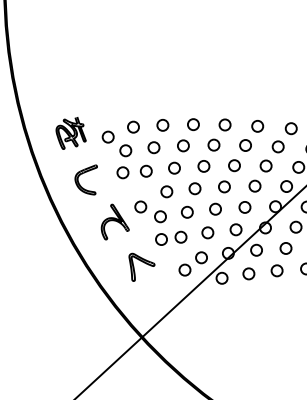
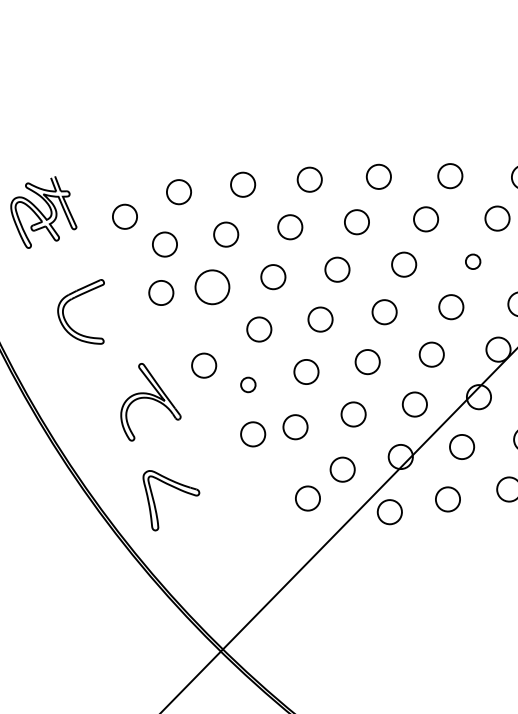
circle: (265, 165) -> (471, 260), size x0.6
circle: (145, 170) -> (210, 285), size x1.4
circle: (160, 216) -> (248, 384), size x0.6
part: (141, 266) -> (170, 497), moved

